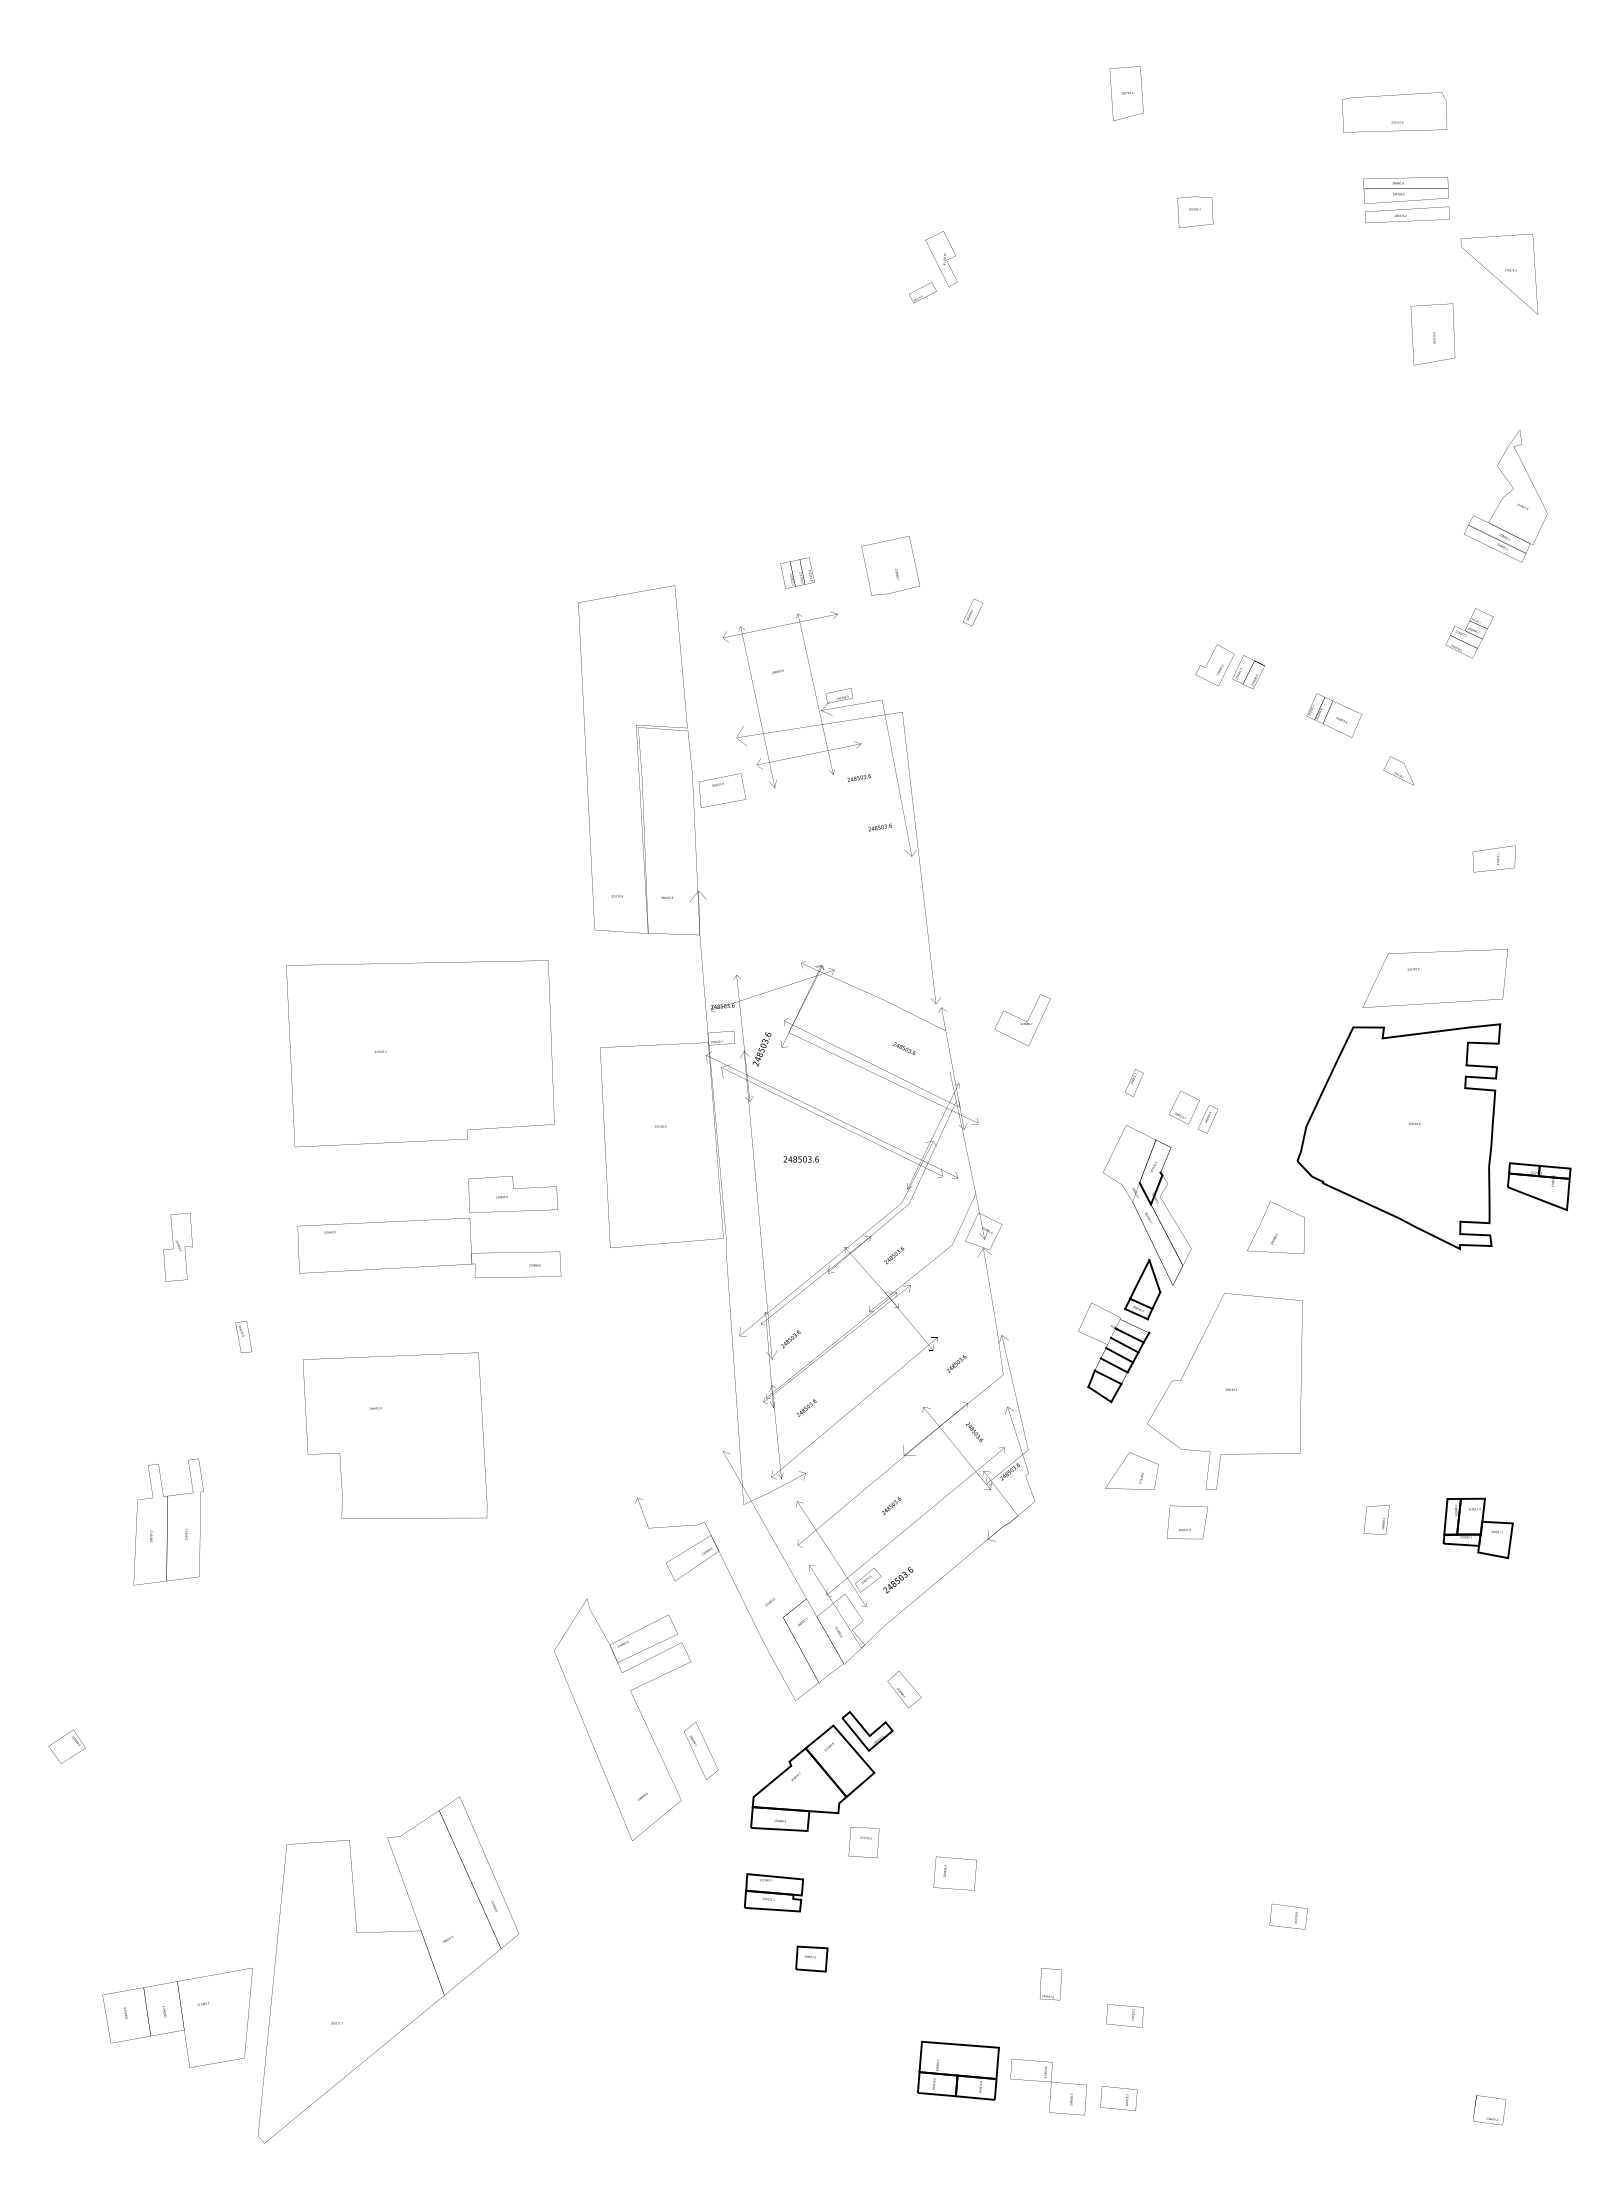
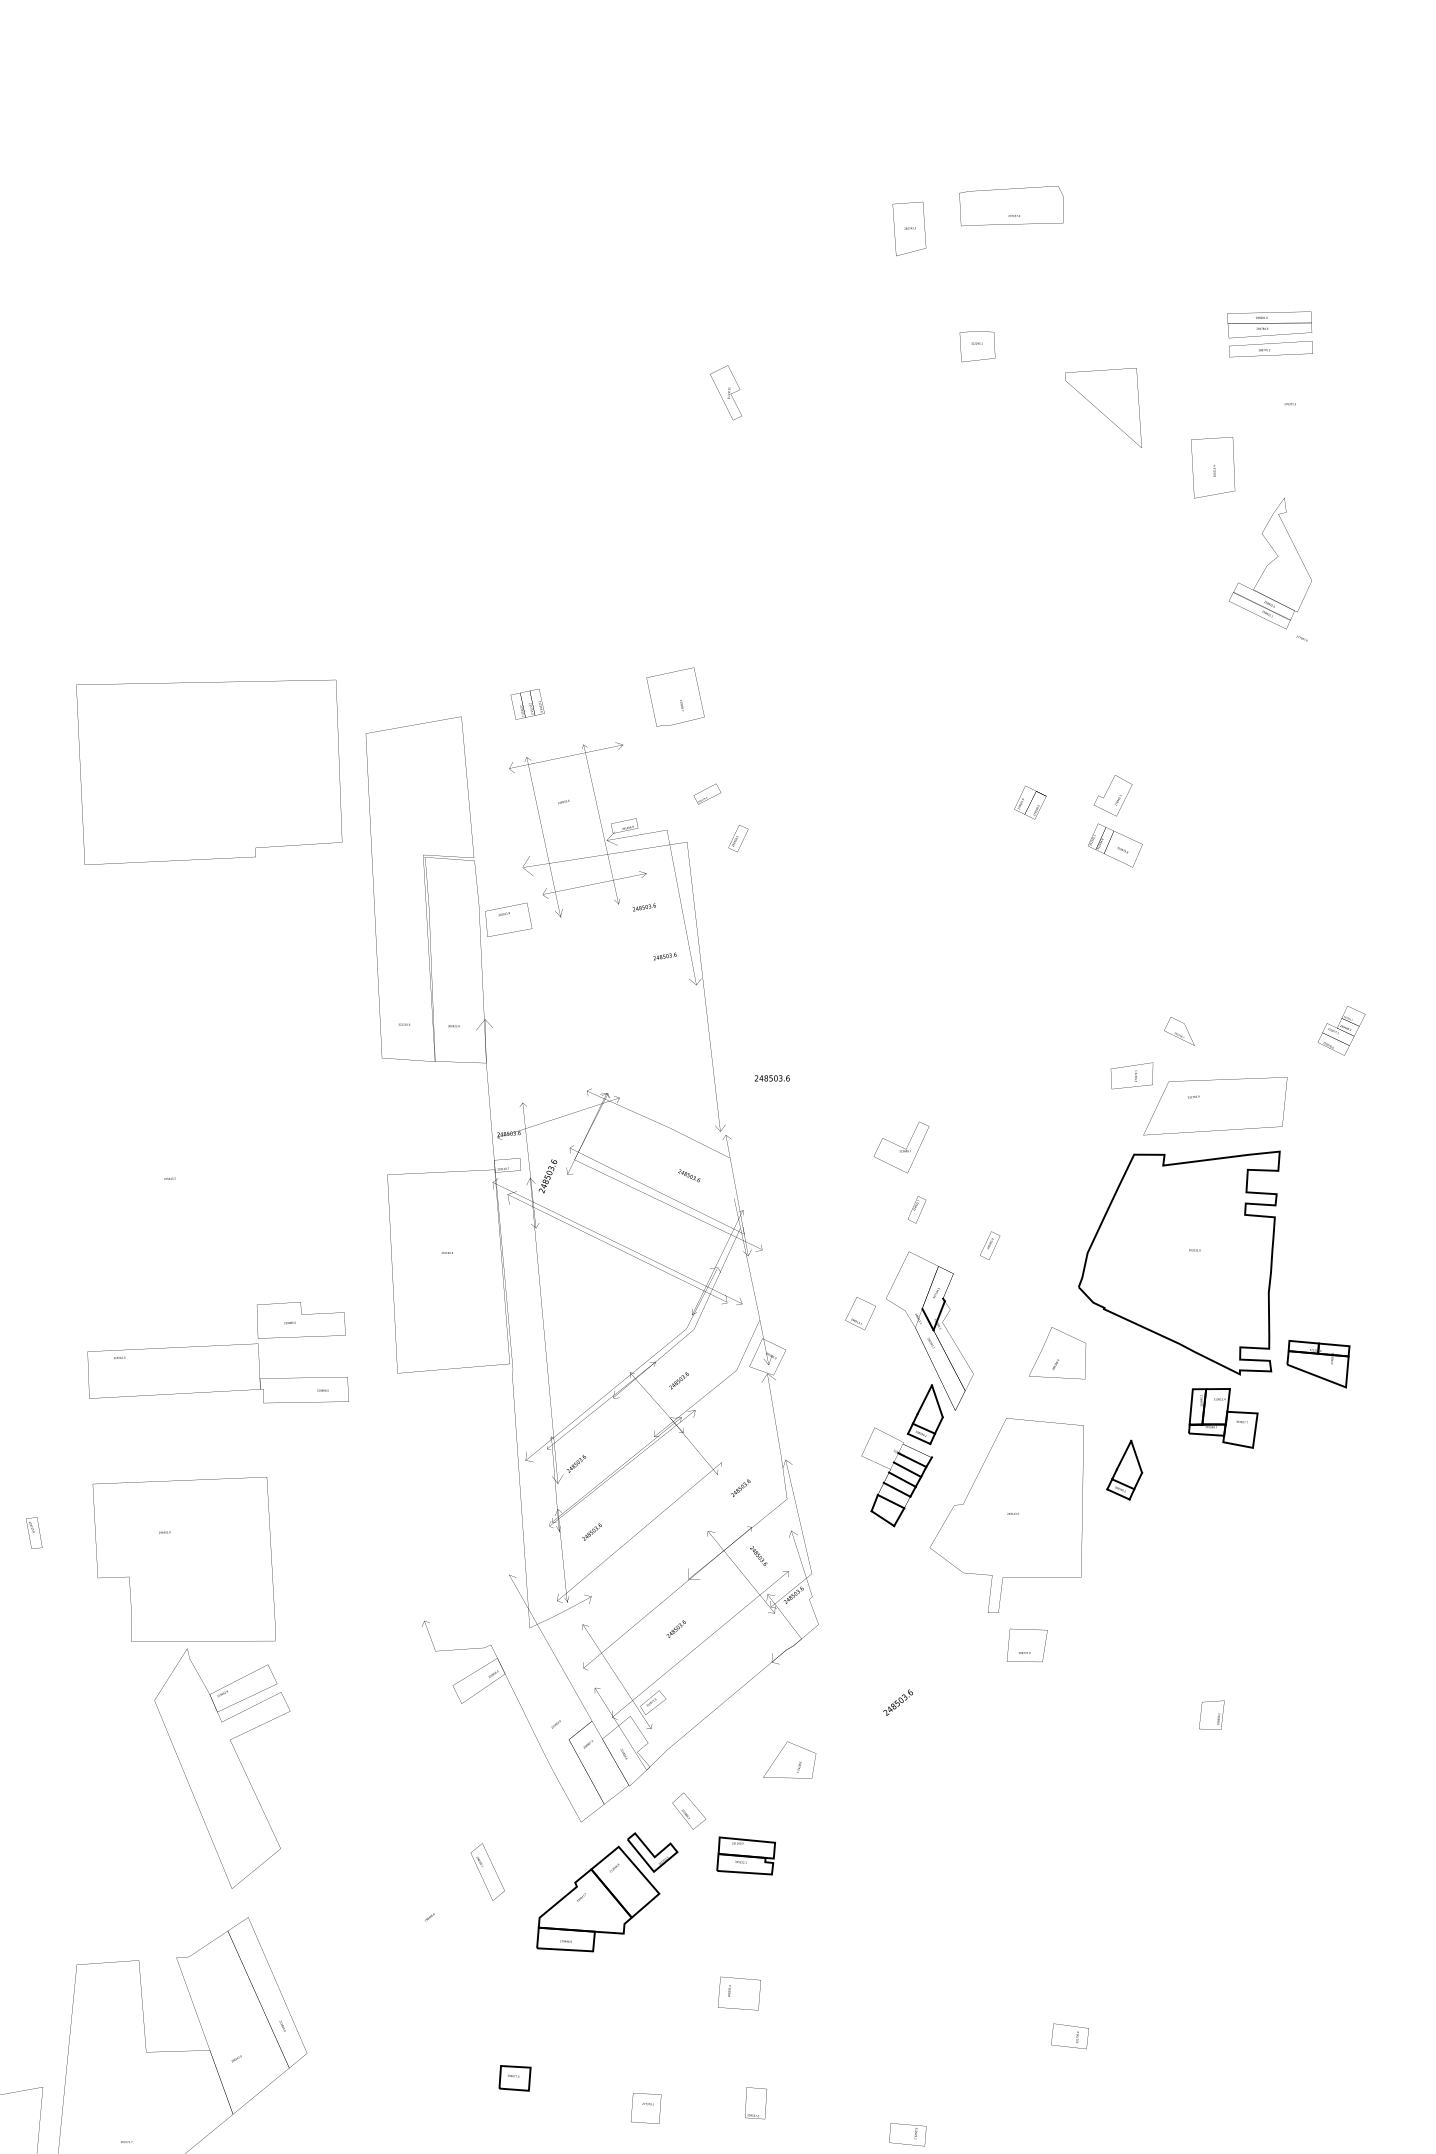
text: (1394, 112) -> (1011, 206), moved
text: (1406, 199) -> (1270, 333), moved
part: (1498, 273) -> (1102, 407), moved
text: (922, 292) -> (707, 793), moved
text: (1505, 496) -> (1270, 563), moved
text: (797, 572) -> (527, 703), moved
text: (973, 612) -> (738, 838), moved
text: (1469, 633) -> (1341, 1030), moved
text: (1214, 664) -> (1112, 794), moved
text: (1398, 770) -> (1178, 1030), moved
text: (1493, 858) -> (1131, 1075), moved
text: (1022, 1020) -> (901, 1147), moved
part: (420, 1053) -> (209, 772), moved
text: (1184, 1107) -> (860, 1313), moved
text: (800, 1159) -> (771, 1078), moved
part: (1539, 1186) -> (1318, 1363), moved
text: (243, 1336) -> (33, 1532), moved
part: (1343, 1345) -> (1124, 1470), added
text: (1131, 1470) -> (789, 1759), moved
text: (1376, 1519) -> (1211, 1714), moved
text: (1187, 1522) -> (1027, 1645), moved
part: (1477, 1528) -> (1222, 1418), moved
text: (898, 1580) -> (898, 1703), moved
text: (622, 1719) -> (222, 1768), moved
text: (863, 1842) -> (645, 2108), moved
part: (773, 1892) -> (745, 1855), moved
part: (811, 1958) -> (514, 2077), moved
text: (1050, 1984) -> (755, 2103), moved

